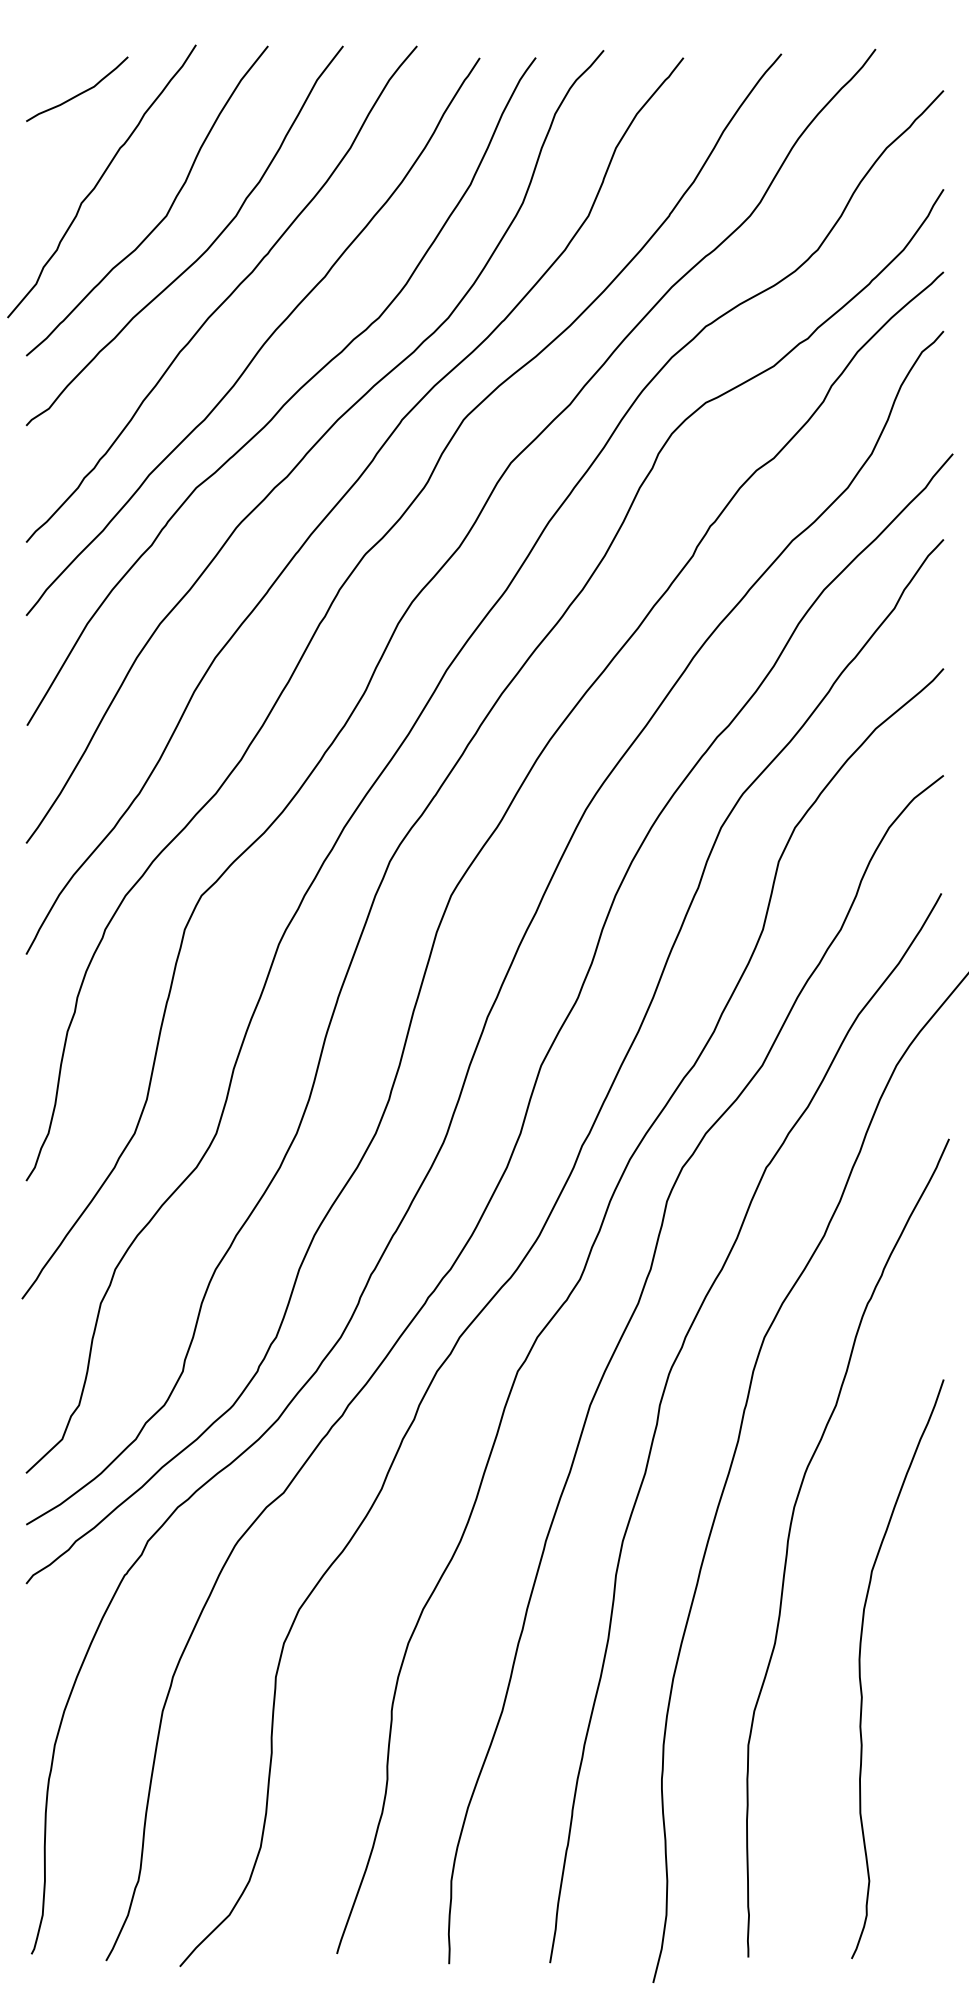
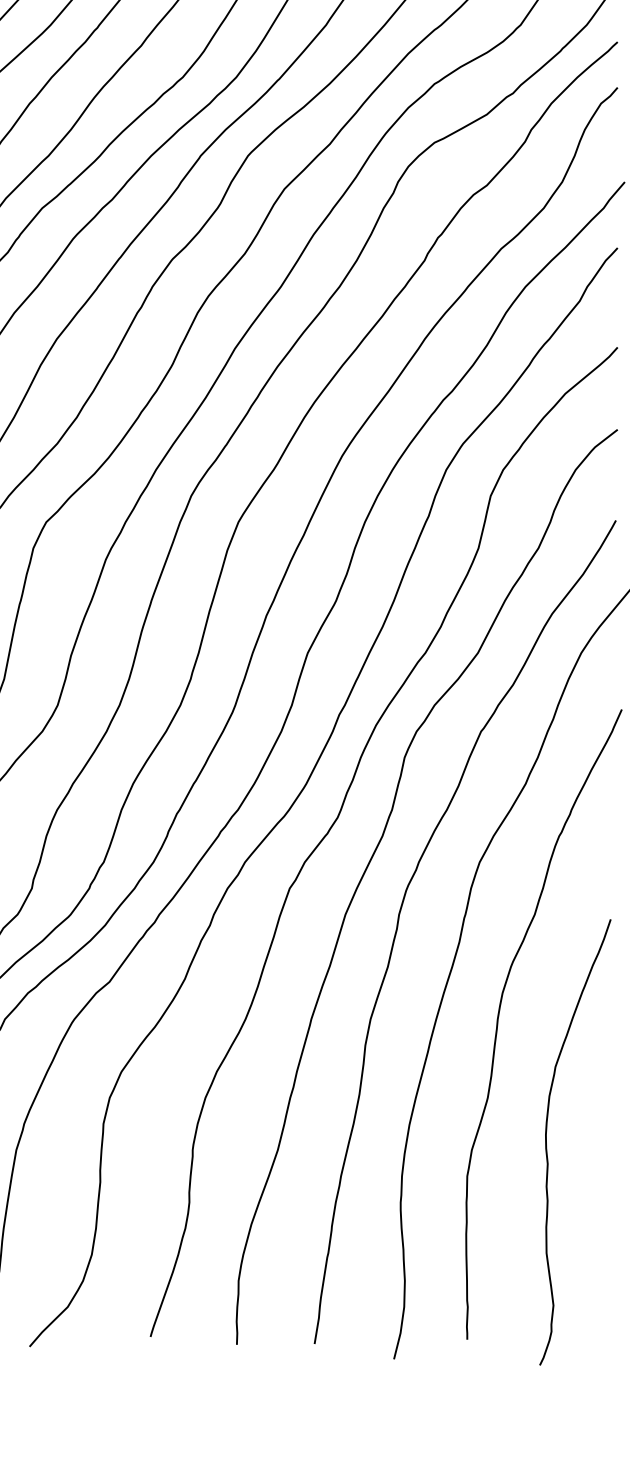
curve: (860, 1669) -> (546, 1142), moved

